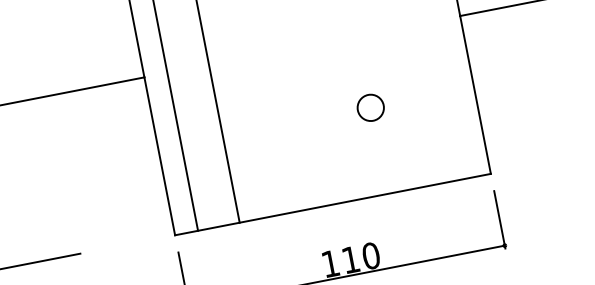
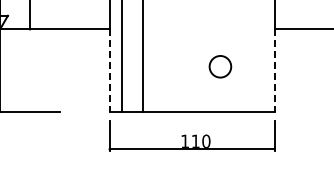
line: (475, 96) -> (274, 71), solid -> dashed
circle: (370, 107) -> (220, 66), size x1.6
line: (159, 158) -> (109, 71), solid -> dashed

